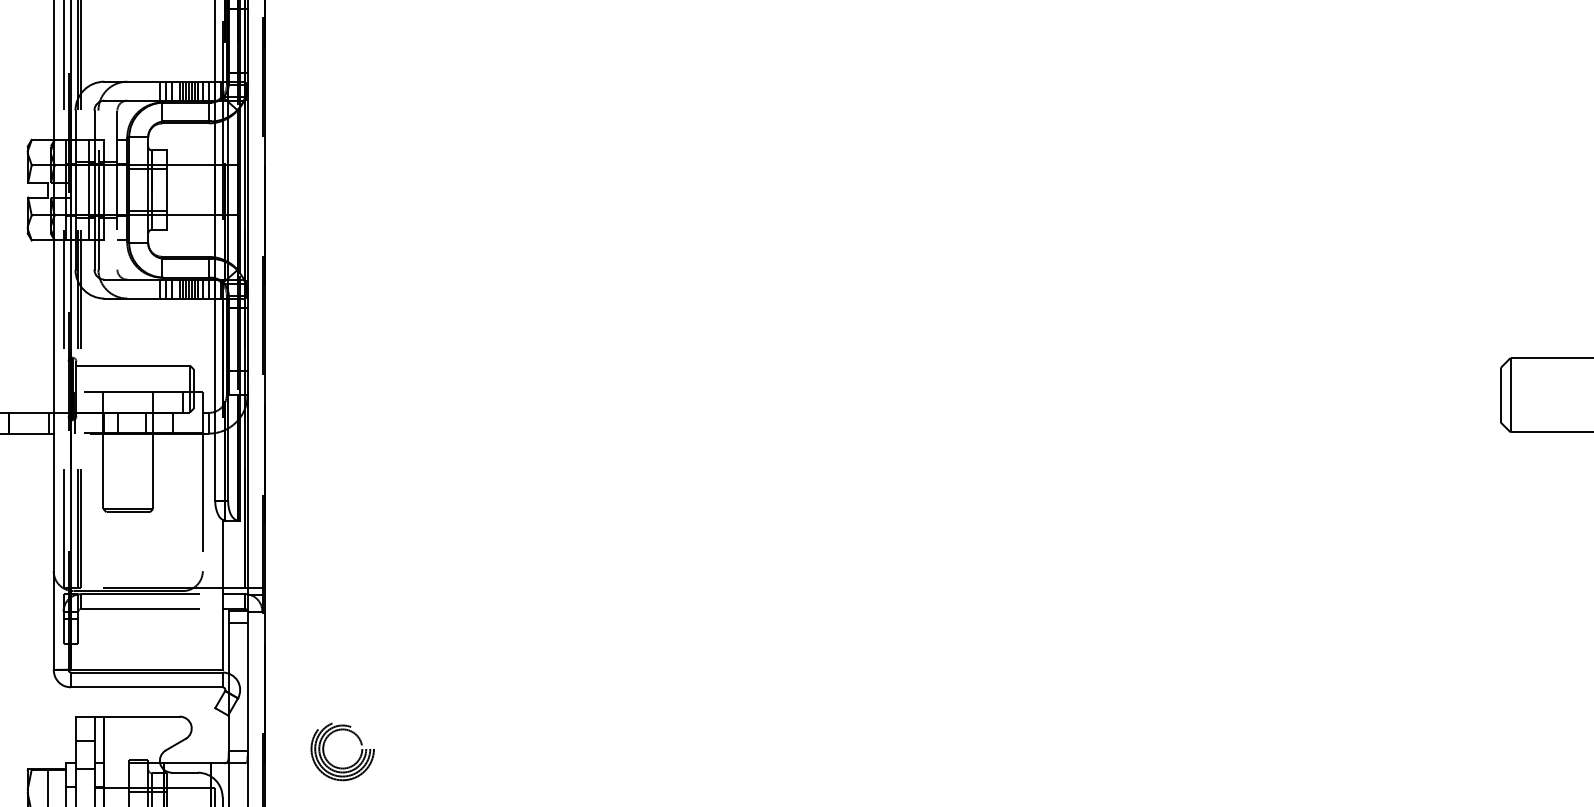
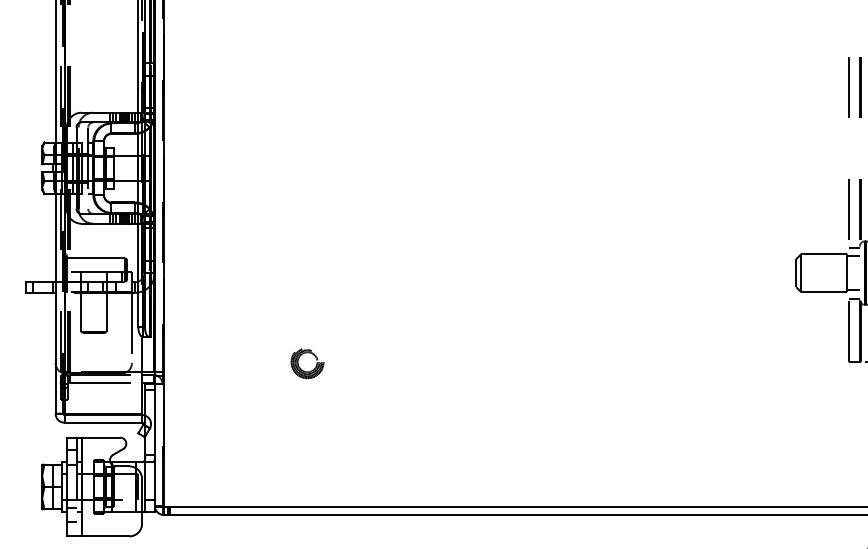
part: (336, 765) -> (304, 370), moved

